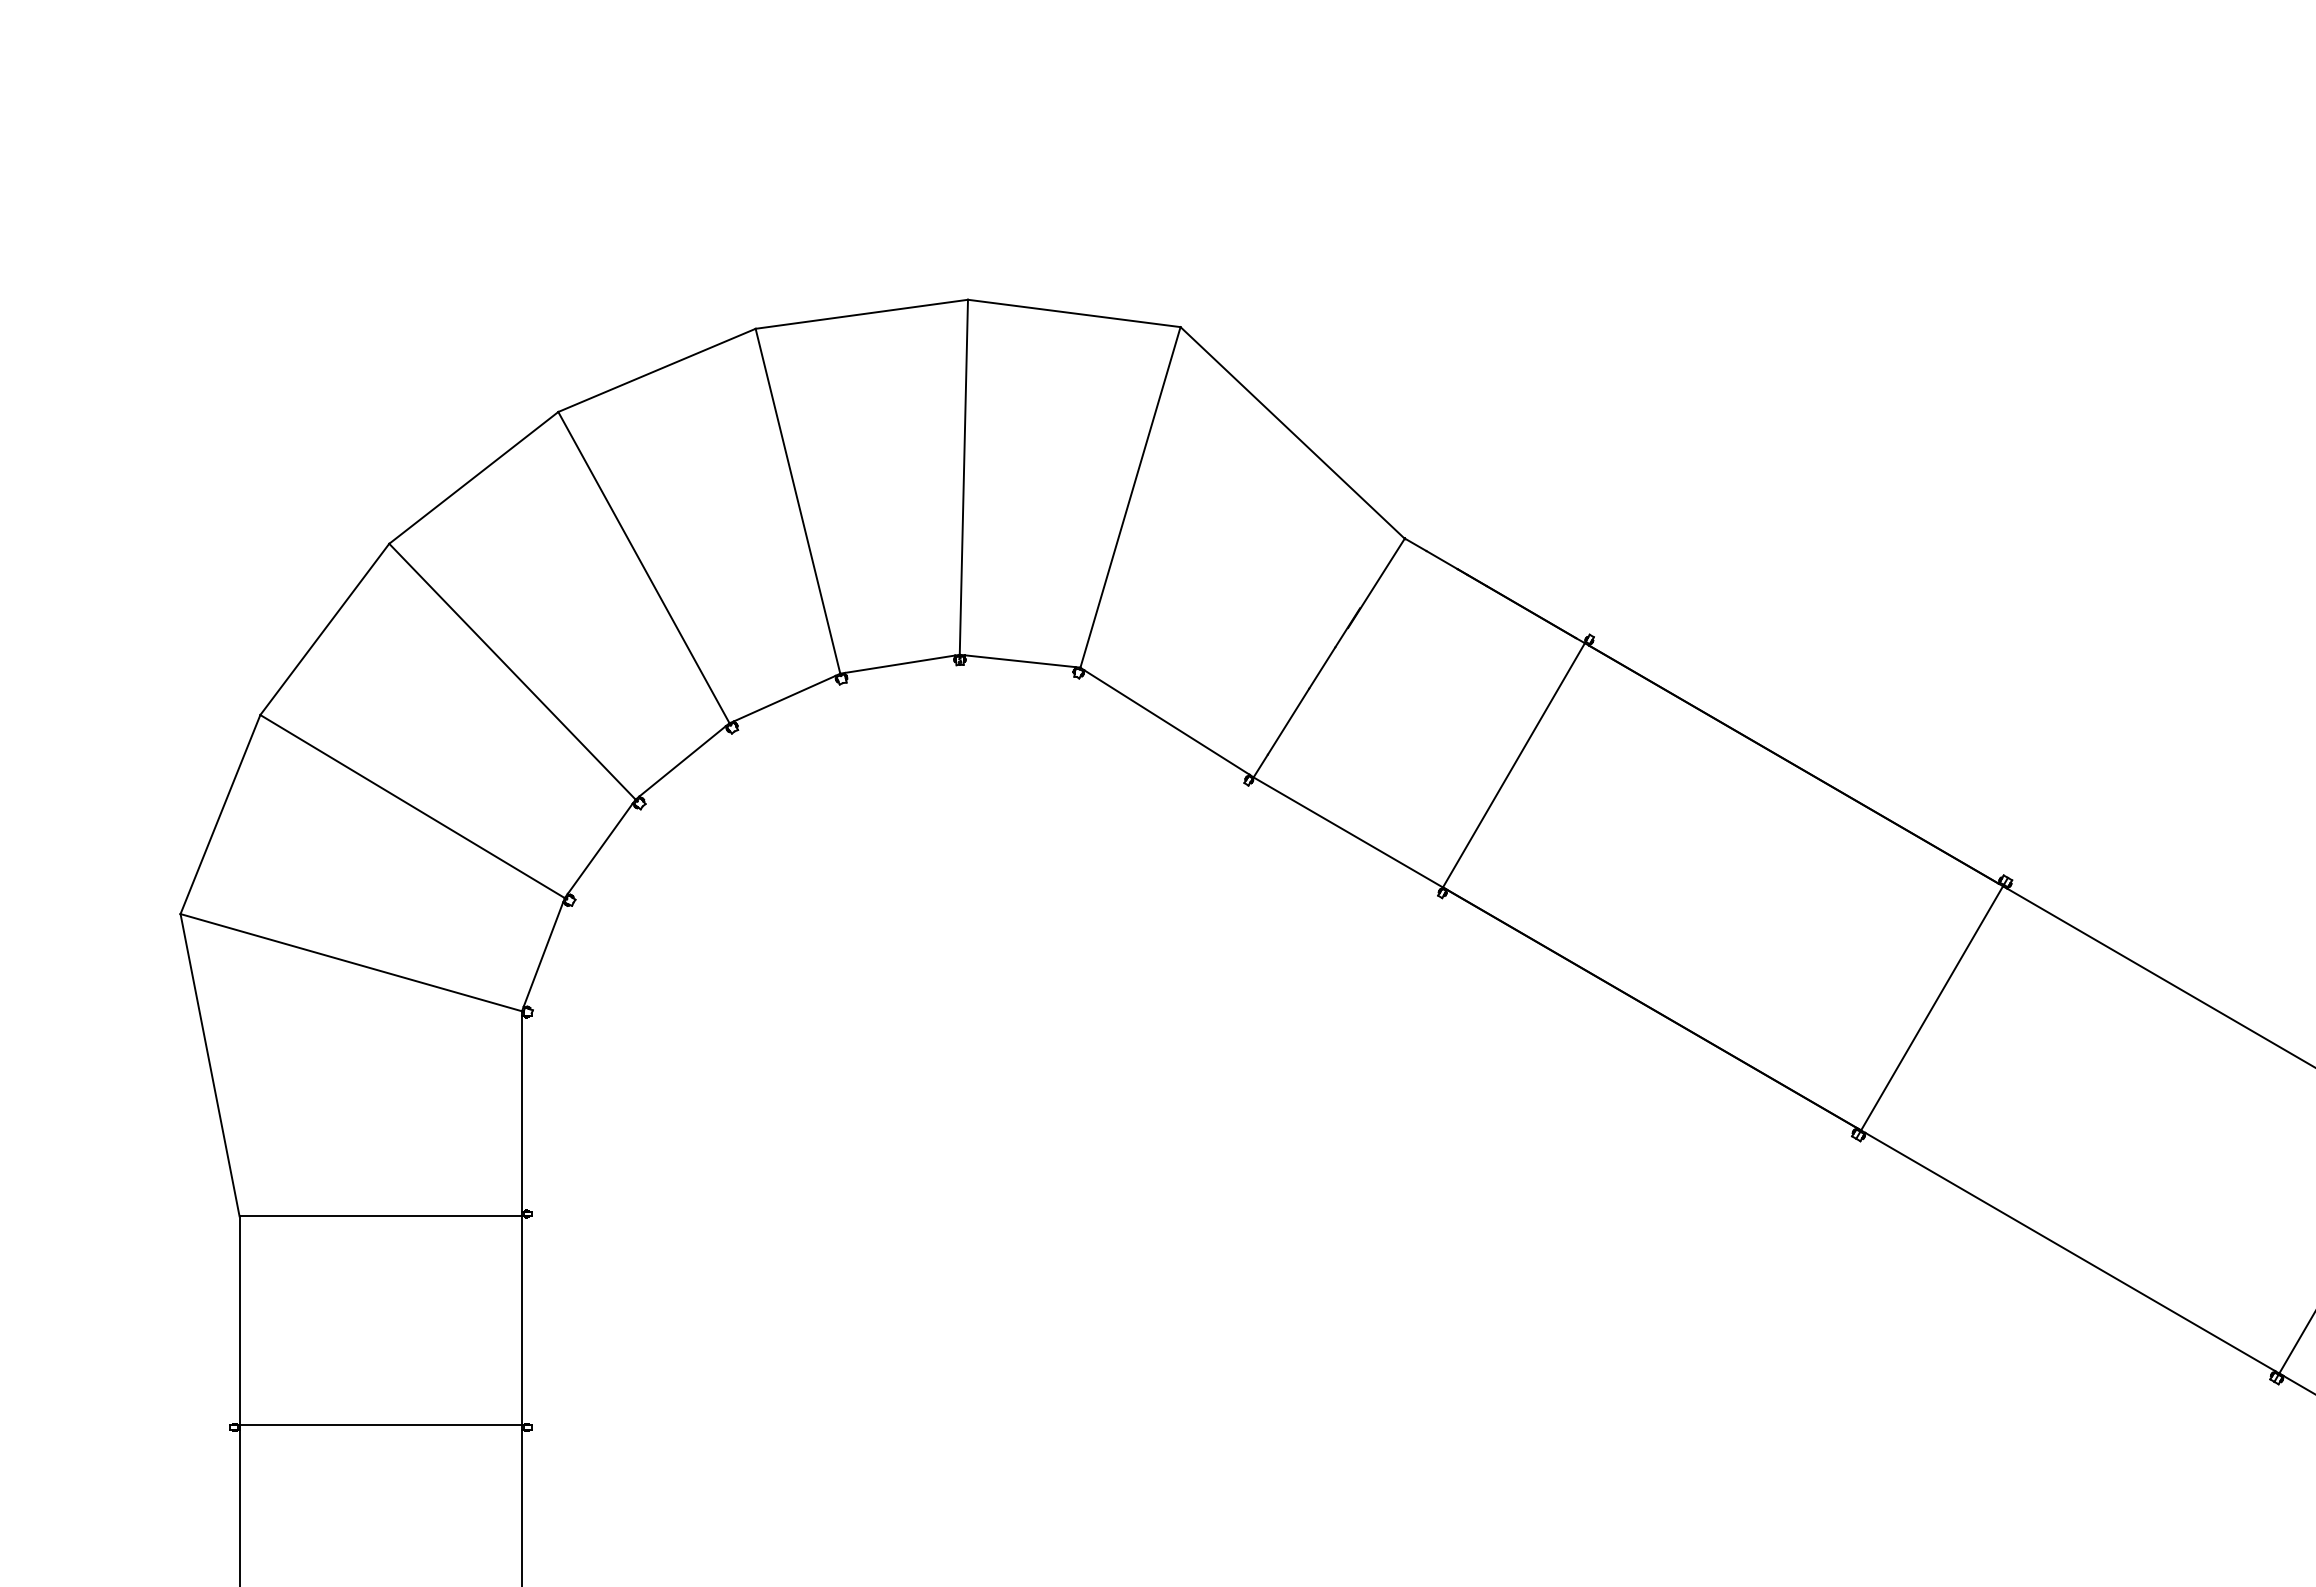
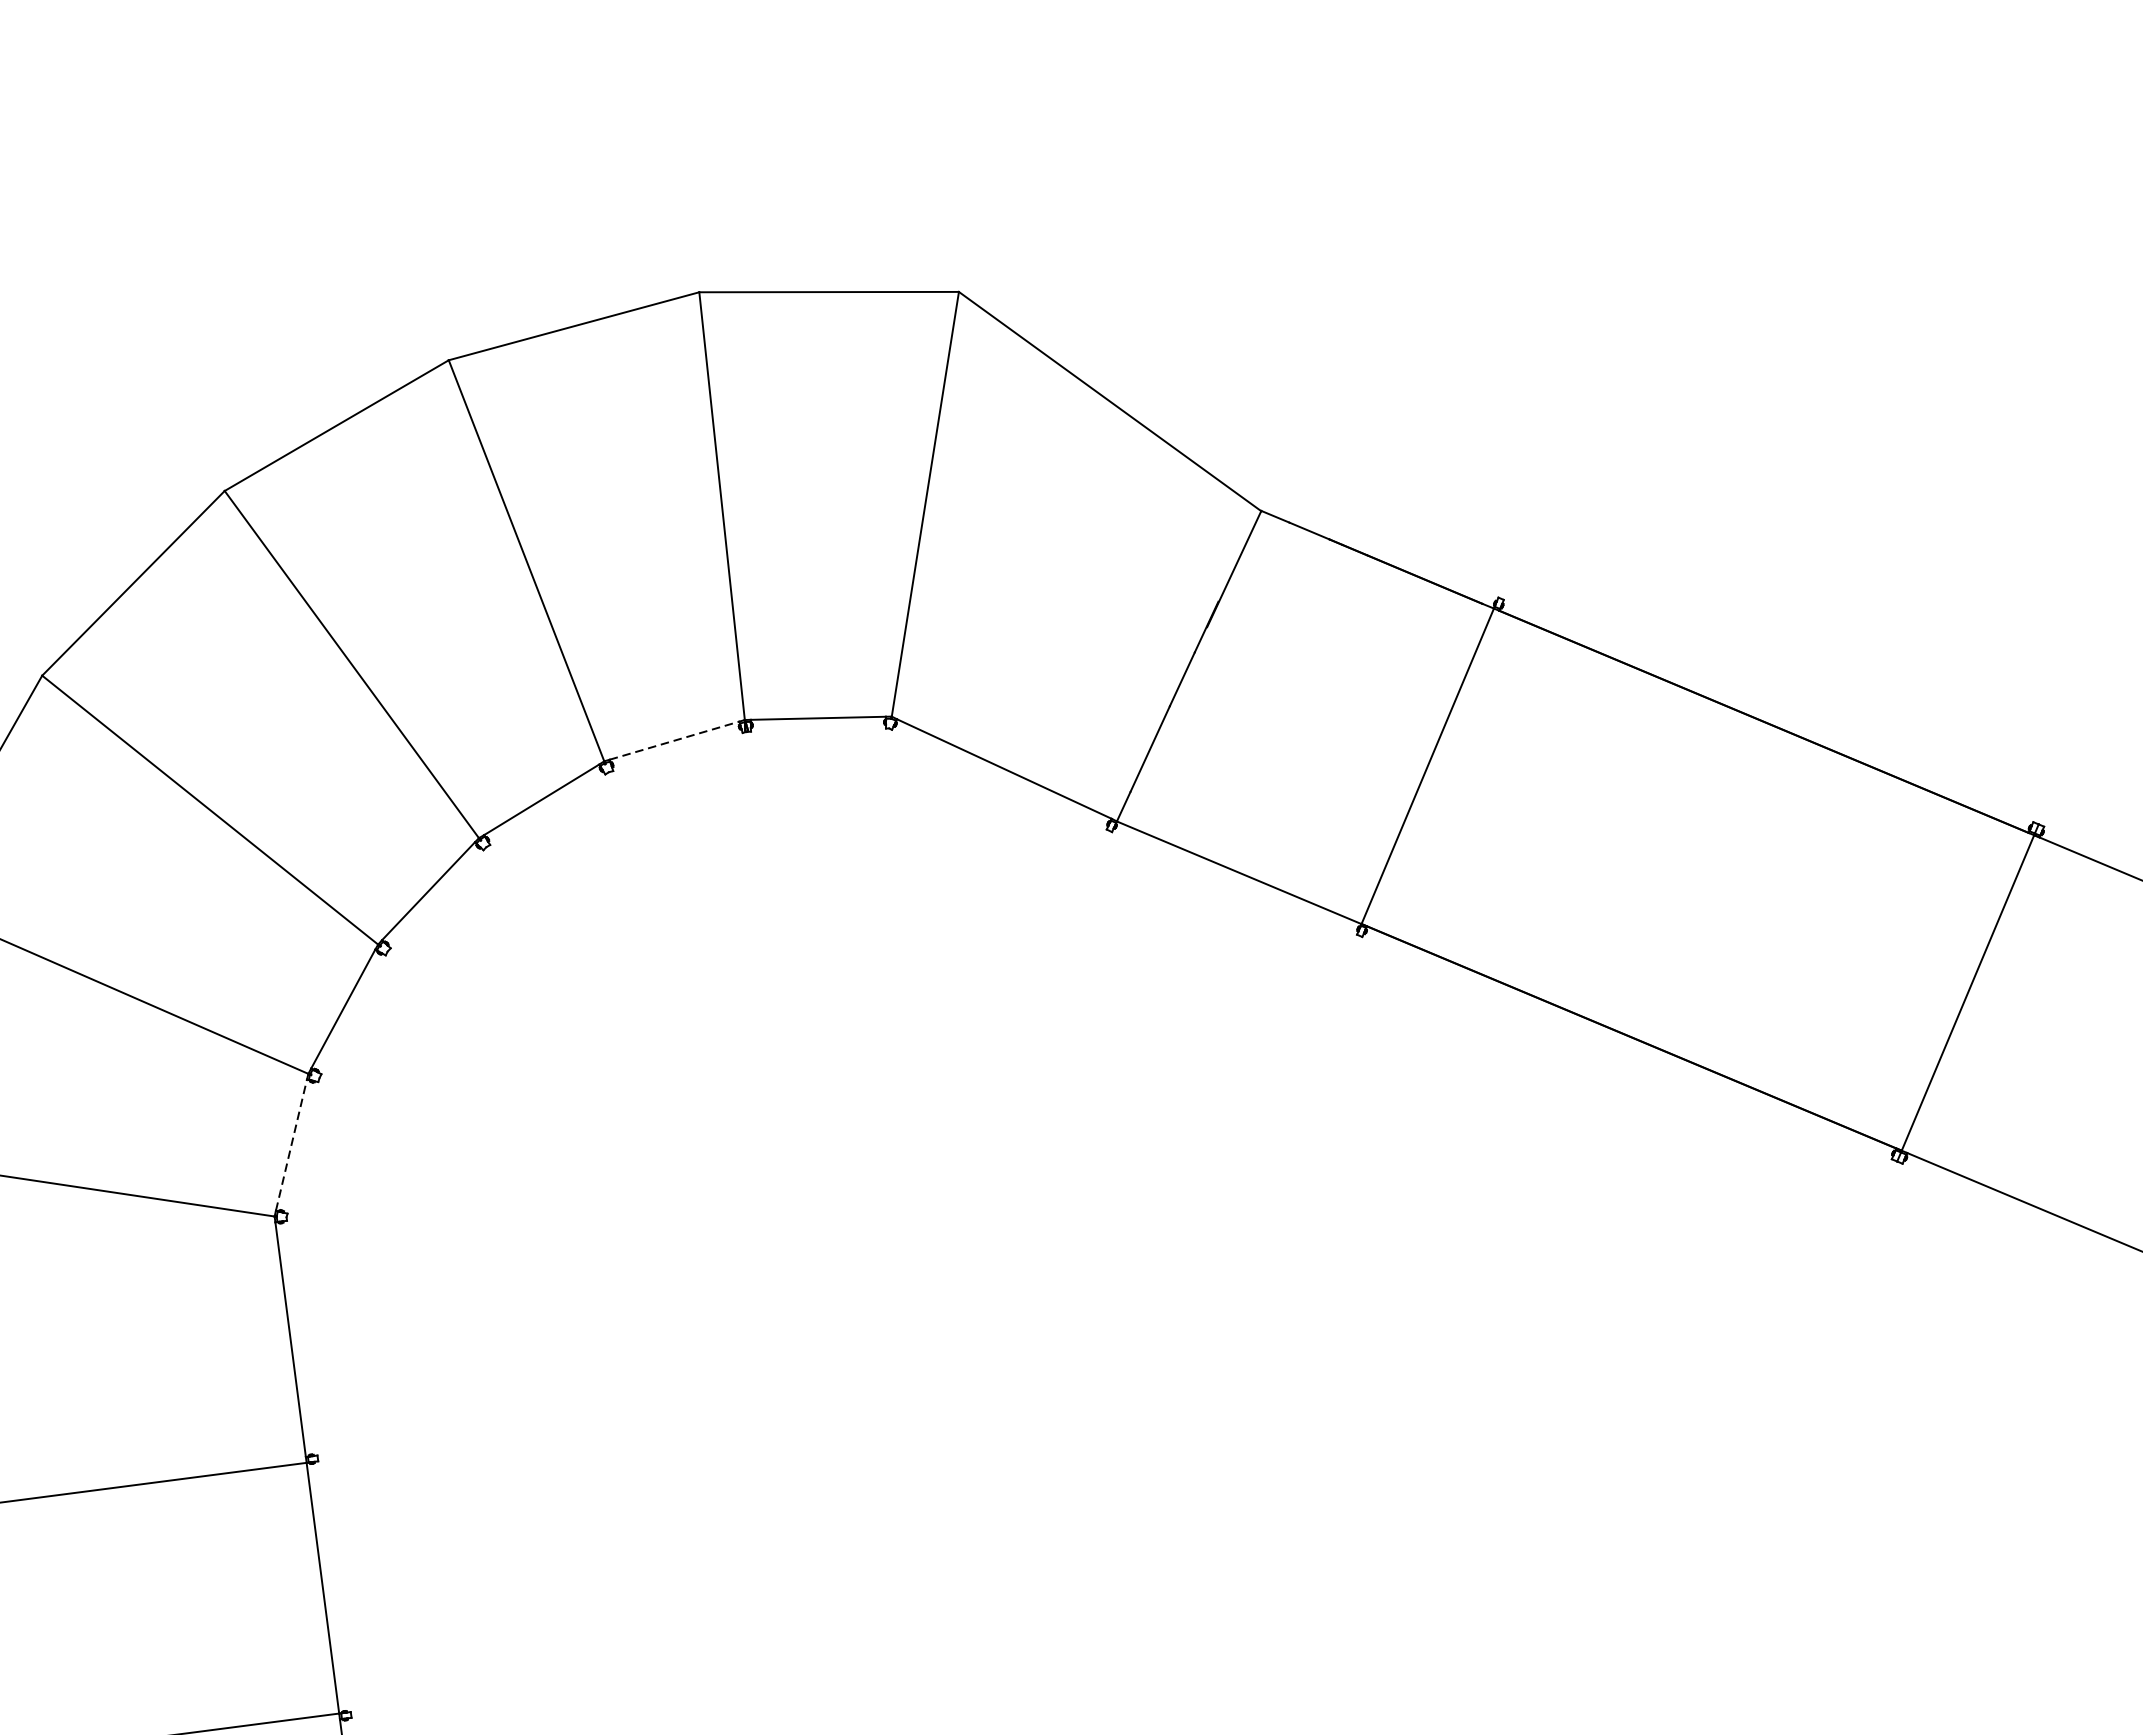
line: (900, 664) -> (675, 740), solid -> dashed
line: (543, 954) -> (291, 1144), solid -> dashed

